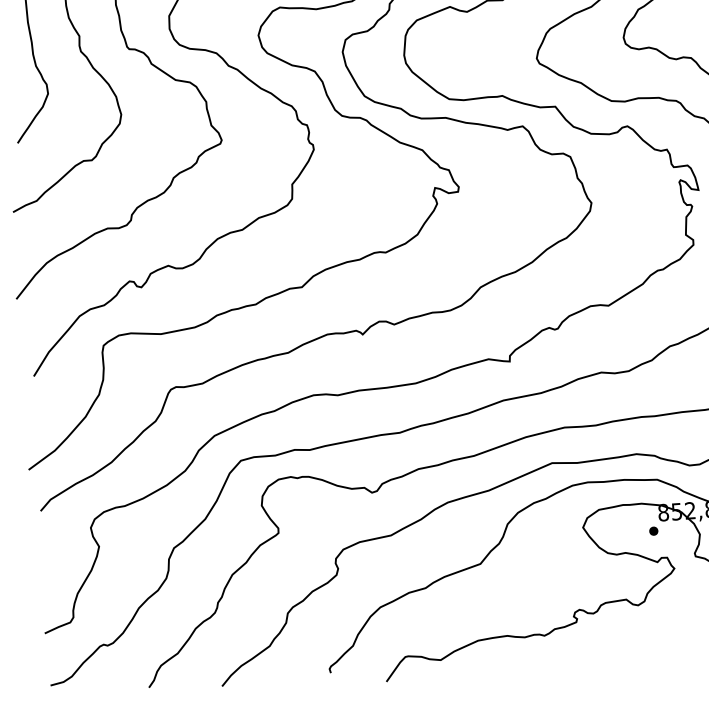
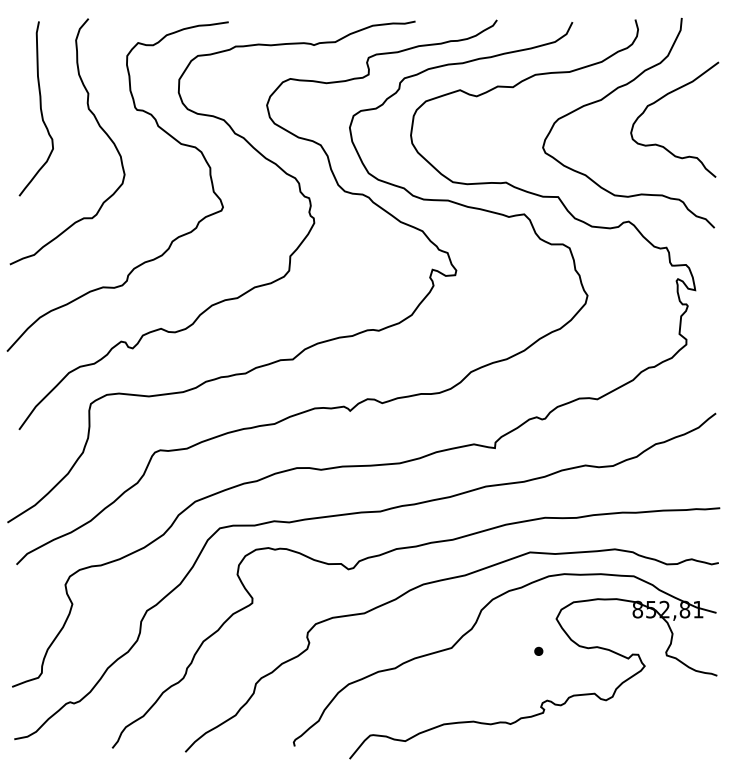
part: (653, 530) -> (538, 650), moved

